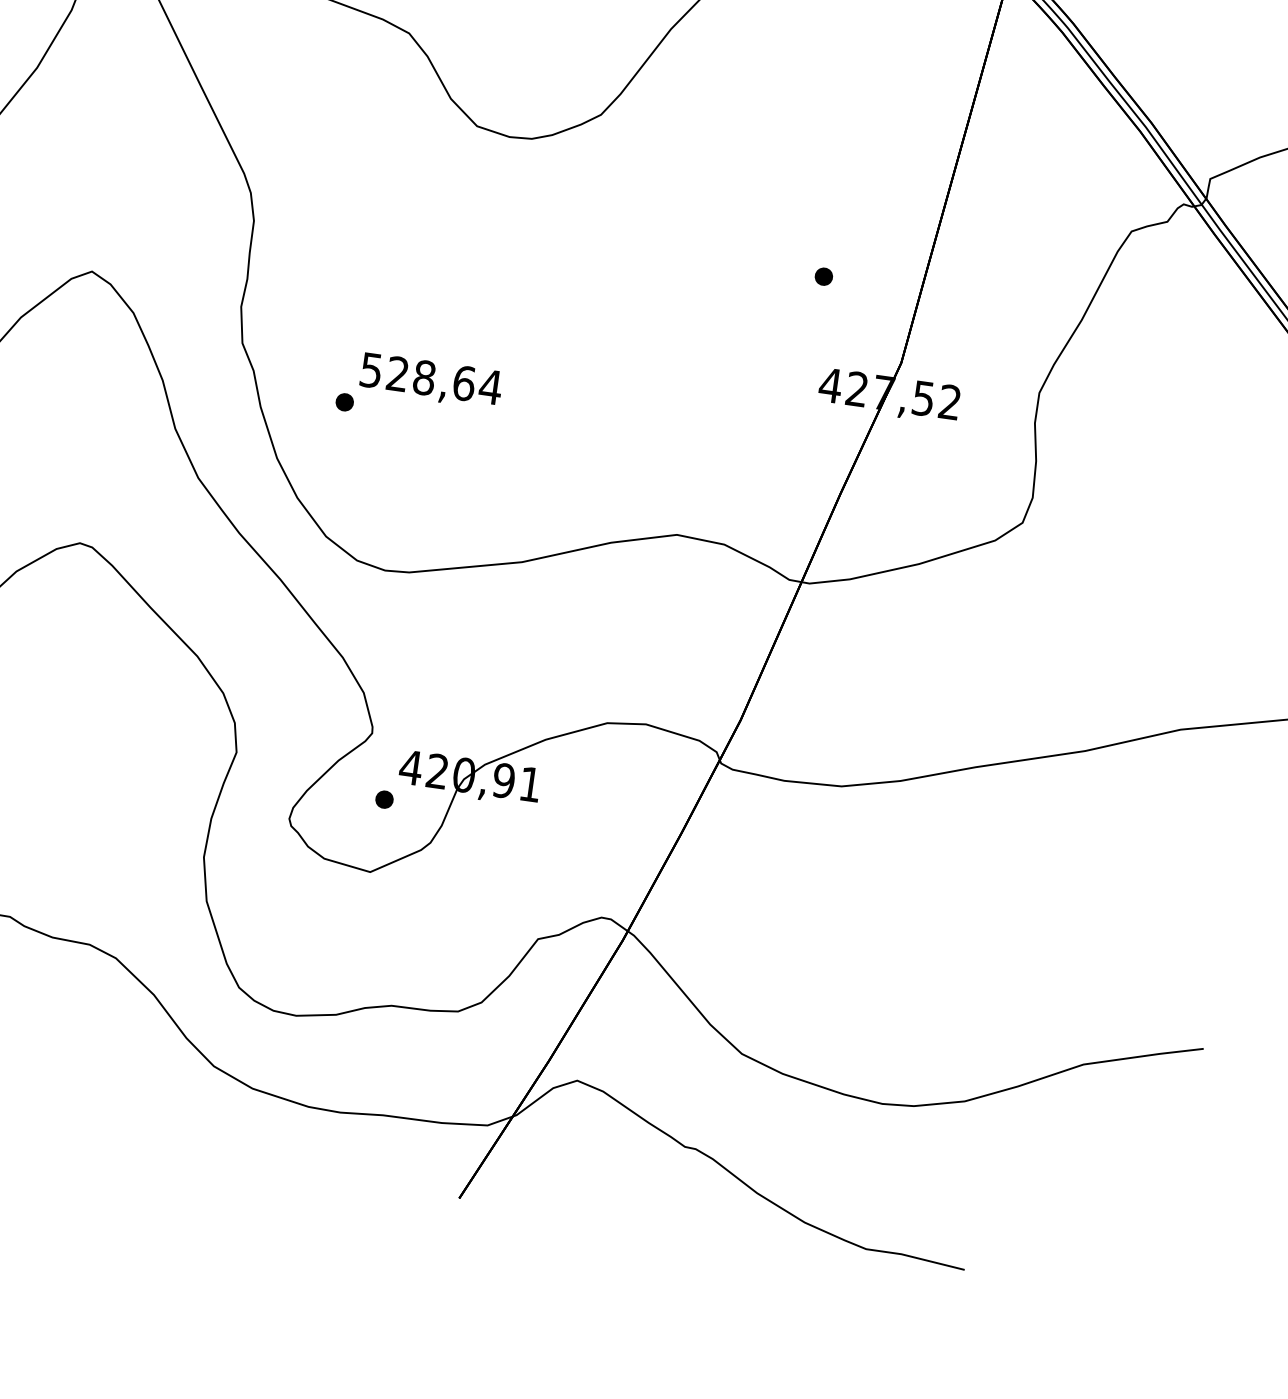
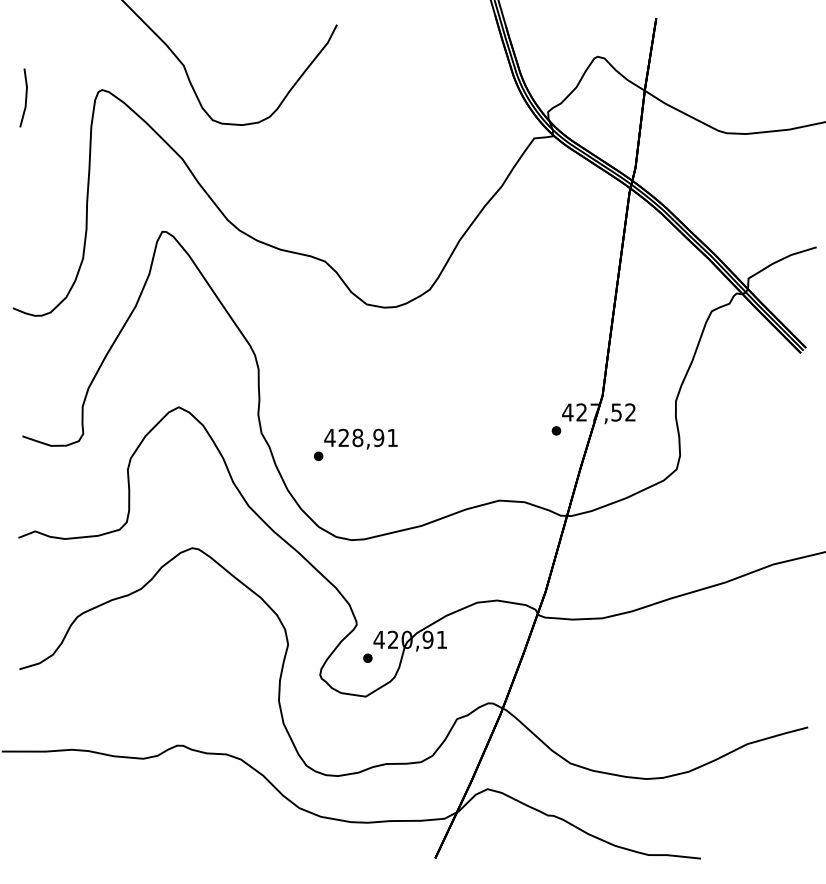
part: (824, 275) -> (556, 430), moved
text: (431, 377) -> (361, 437), 528,64 -> 428,91

